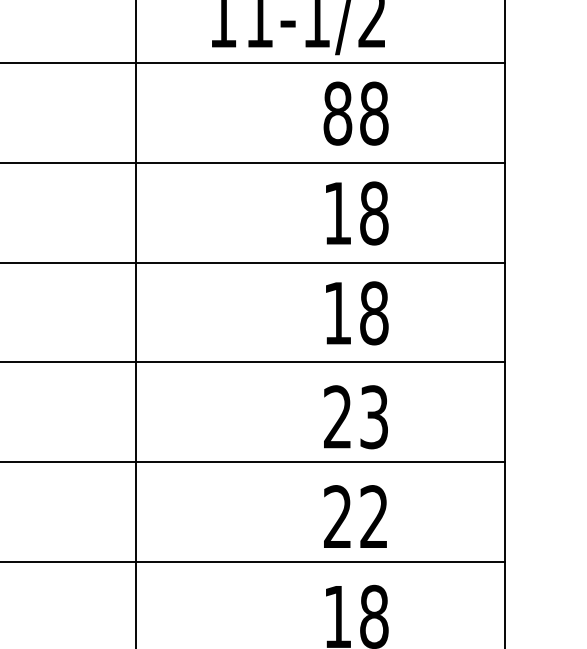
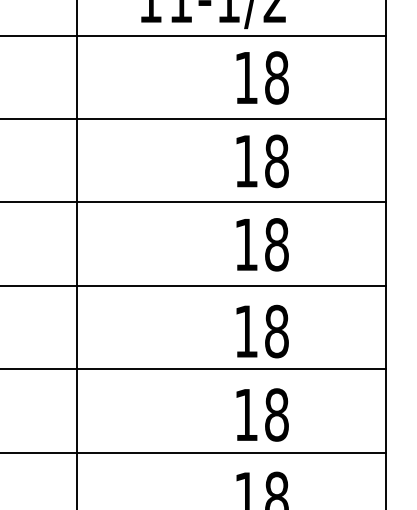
text: (337, 113) -> (246, 77), 88 -> 18
text: (356, 417) -> (262, 331), 23 -> 18
text: (356, 517) -> (262, 415), 22 -> 18

